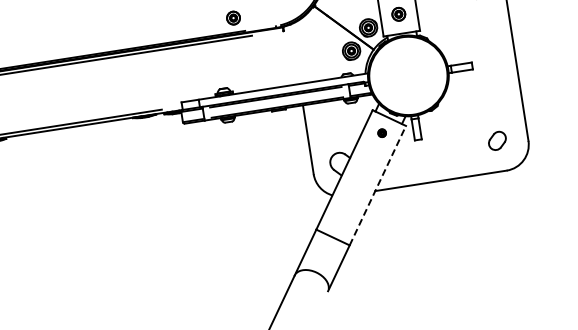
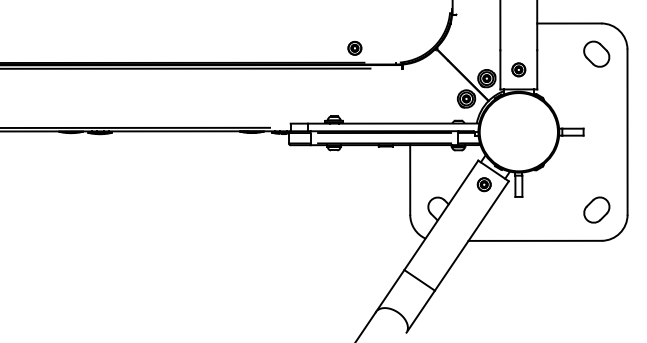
part: (381, 133) -> (483, 184), size x1.67
part: (496, 140) -> (596, 209), size x1.43
line: (378, 185) -> (472, 235), dashed -> solid

